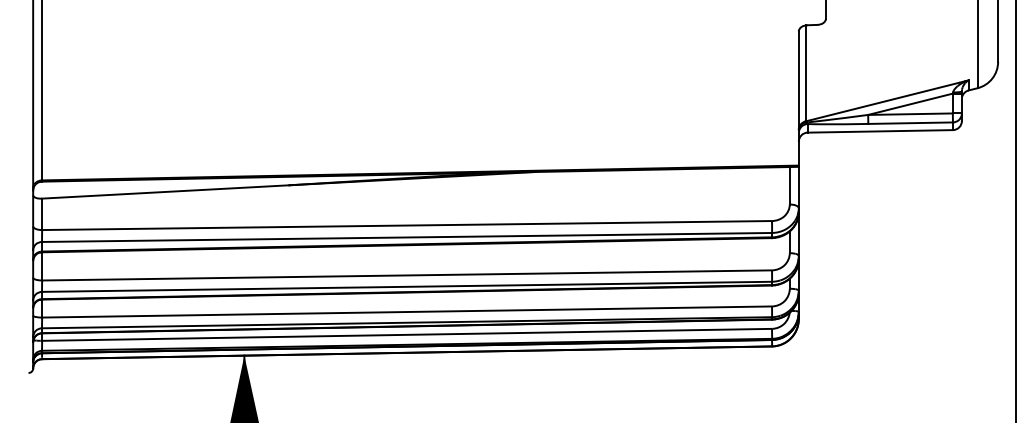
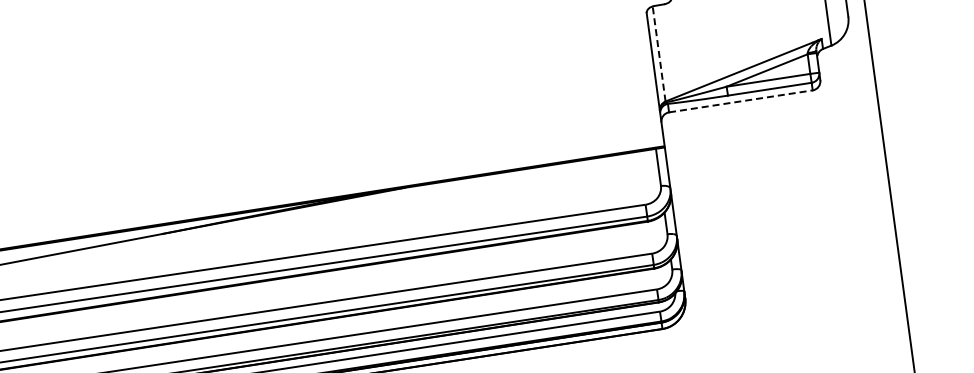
line: (805, 72) -> (658, 53), solid -> dashed
line: (880, 131) -> (741, 101), solid -> dashed

